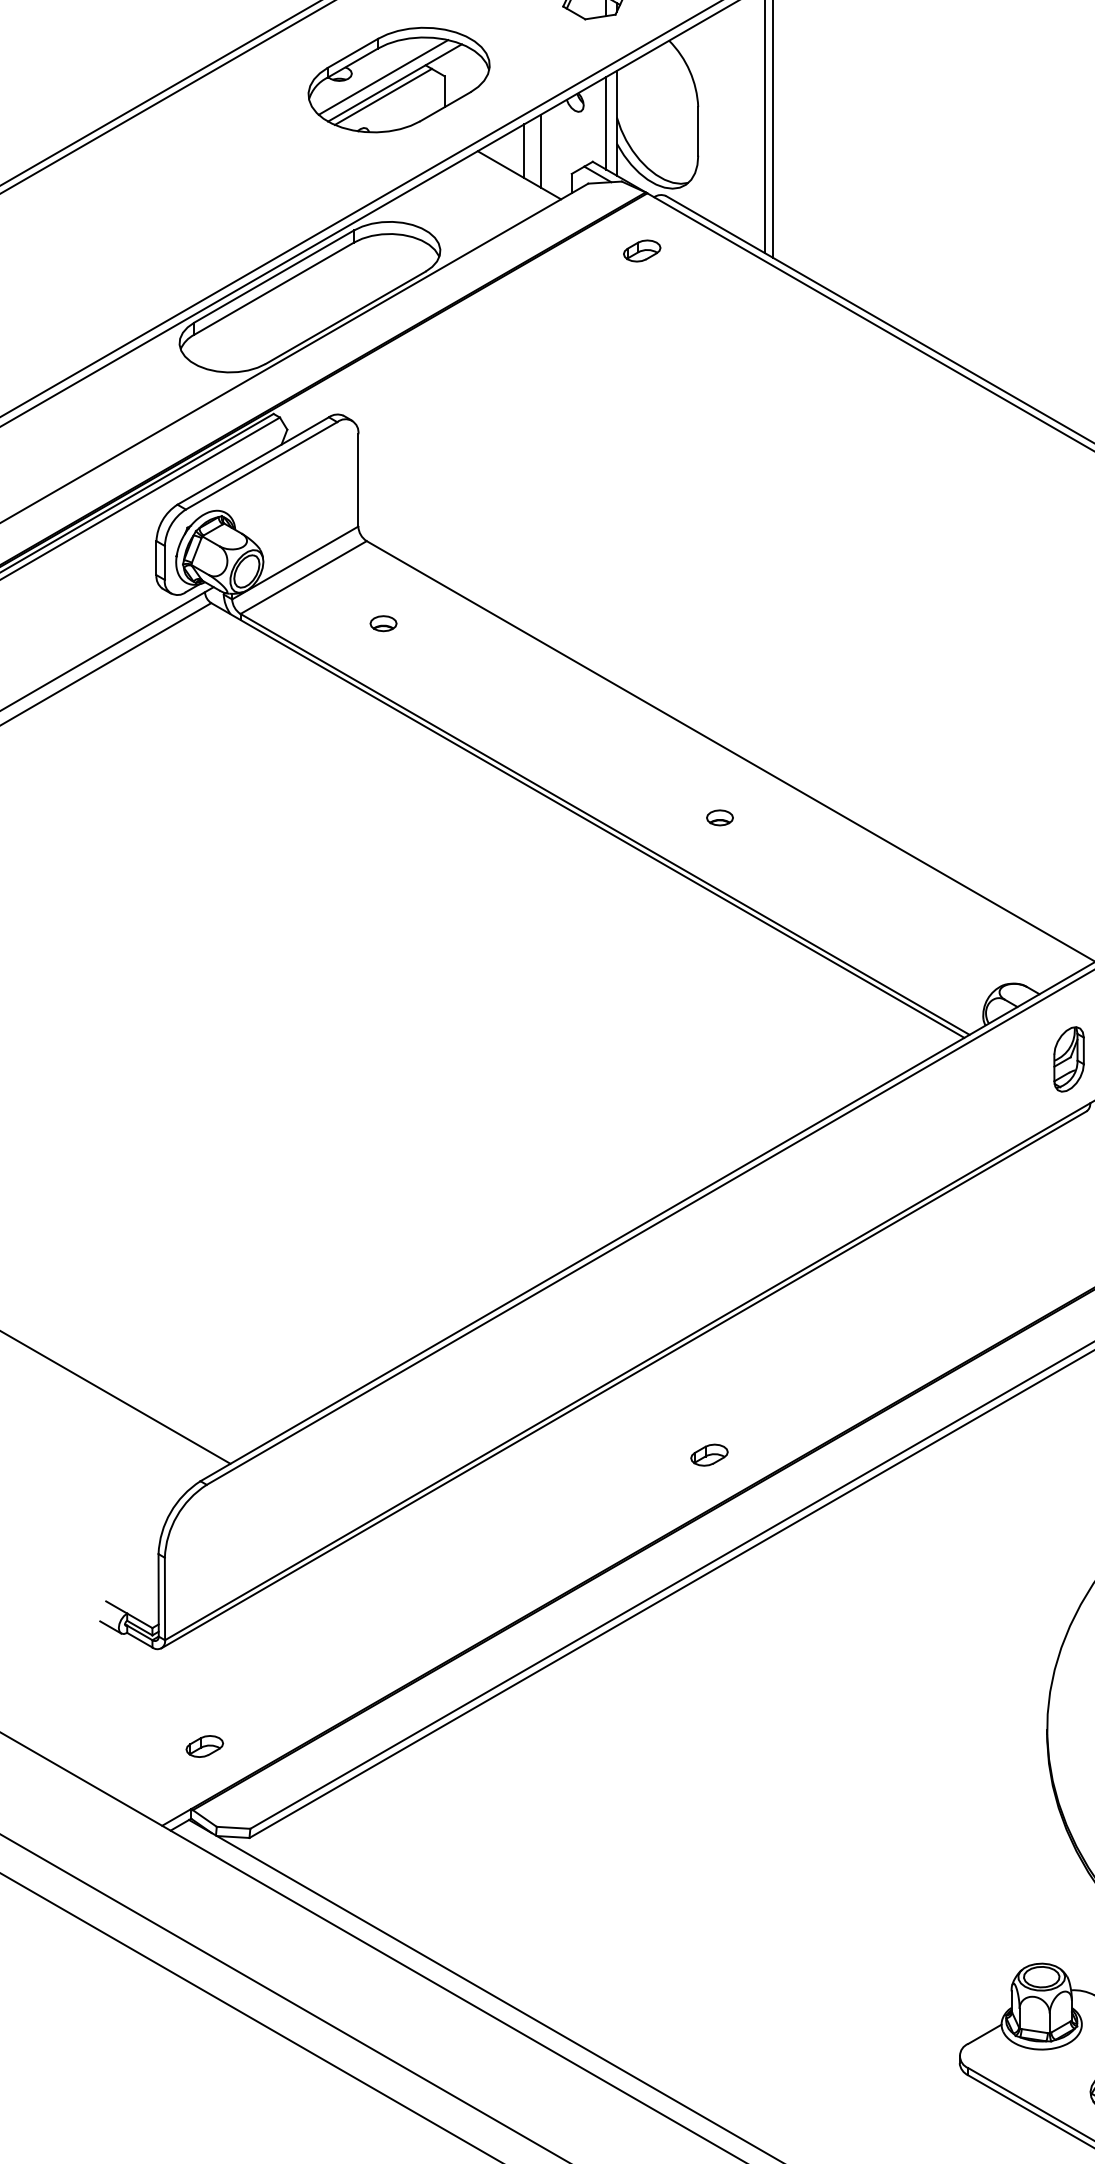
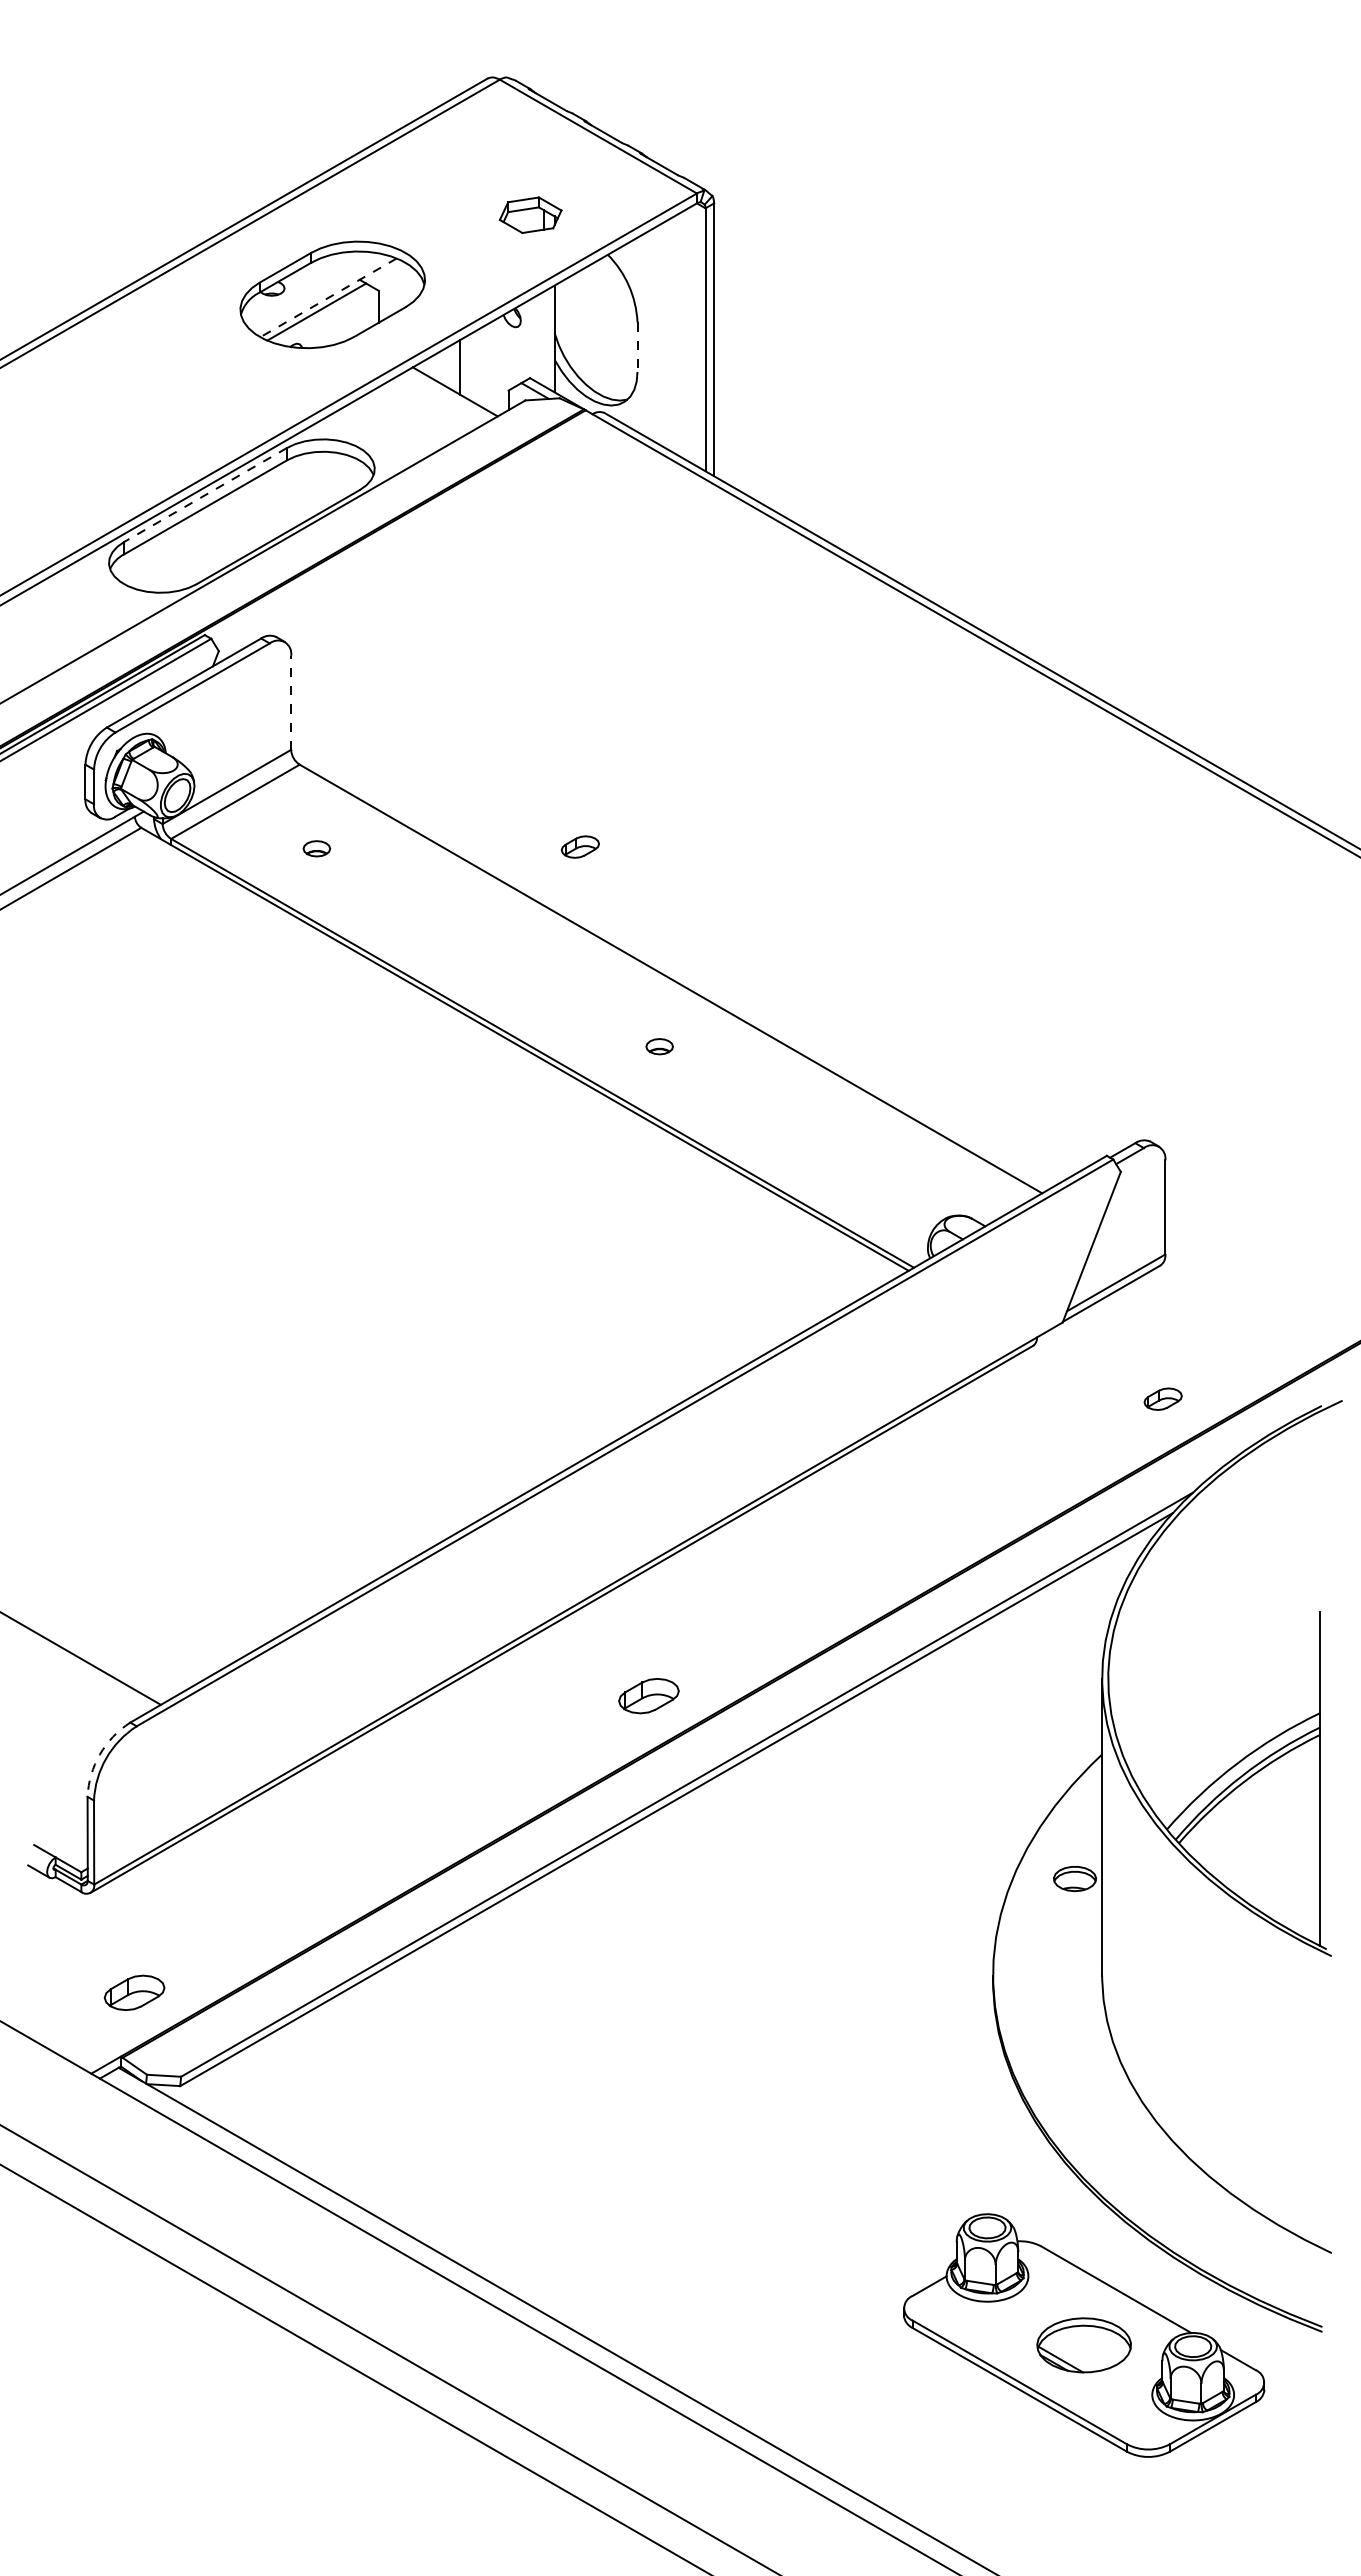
line: (383, 77) -> (316, 292), removed
line: (394, 82) -> (328, 297), solid -> dashed
line: (605, 122) -> (543, 338), removed
line: (698, 131) -> (637, 347), solid -> dashed
line: (541, 151) -> (477, 367), removed
part: (641, 250) -> (579, 846), moved
line: (274, 276) -> (205, 495), solid -> dashed
line: (358, 480) -> (291, 702), solid -> dashed
part: (1069, 1059) -> (1015, 1292), removed
part: (709, 1454) -> (648, 1695), size x1.6
arc: (170, 1512) -> (99, 1754), solid -> dashed
part: (204, 1746) -> (134, 1992), size x1.6

